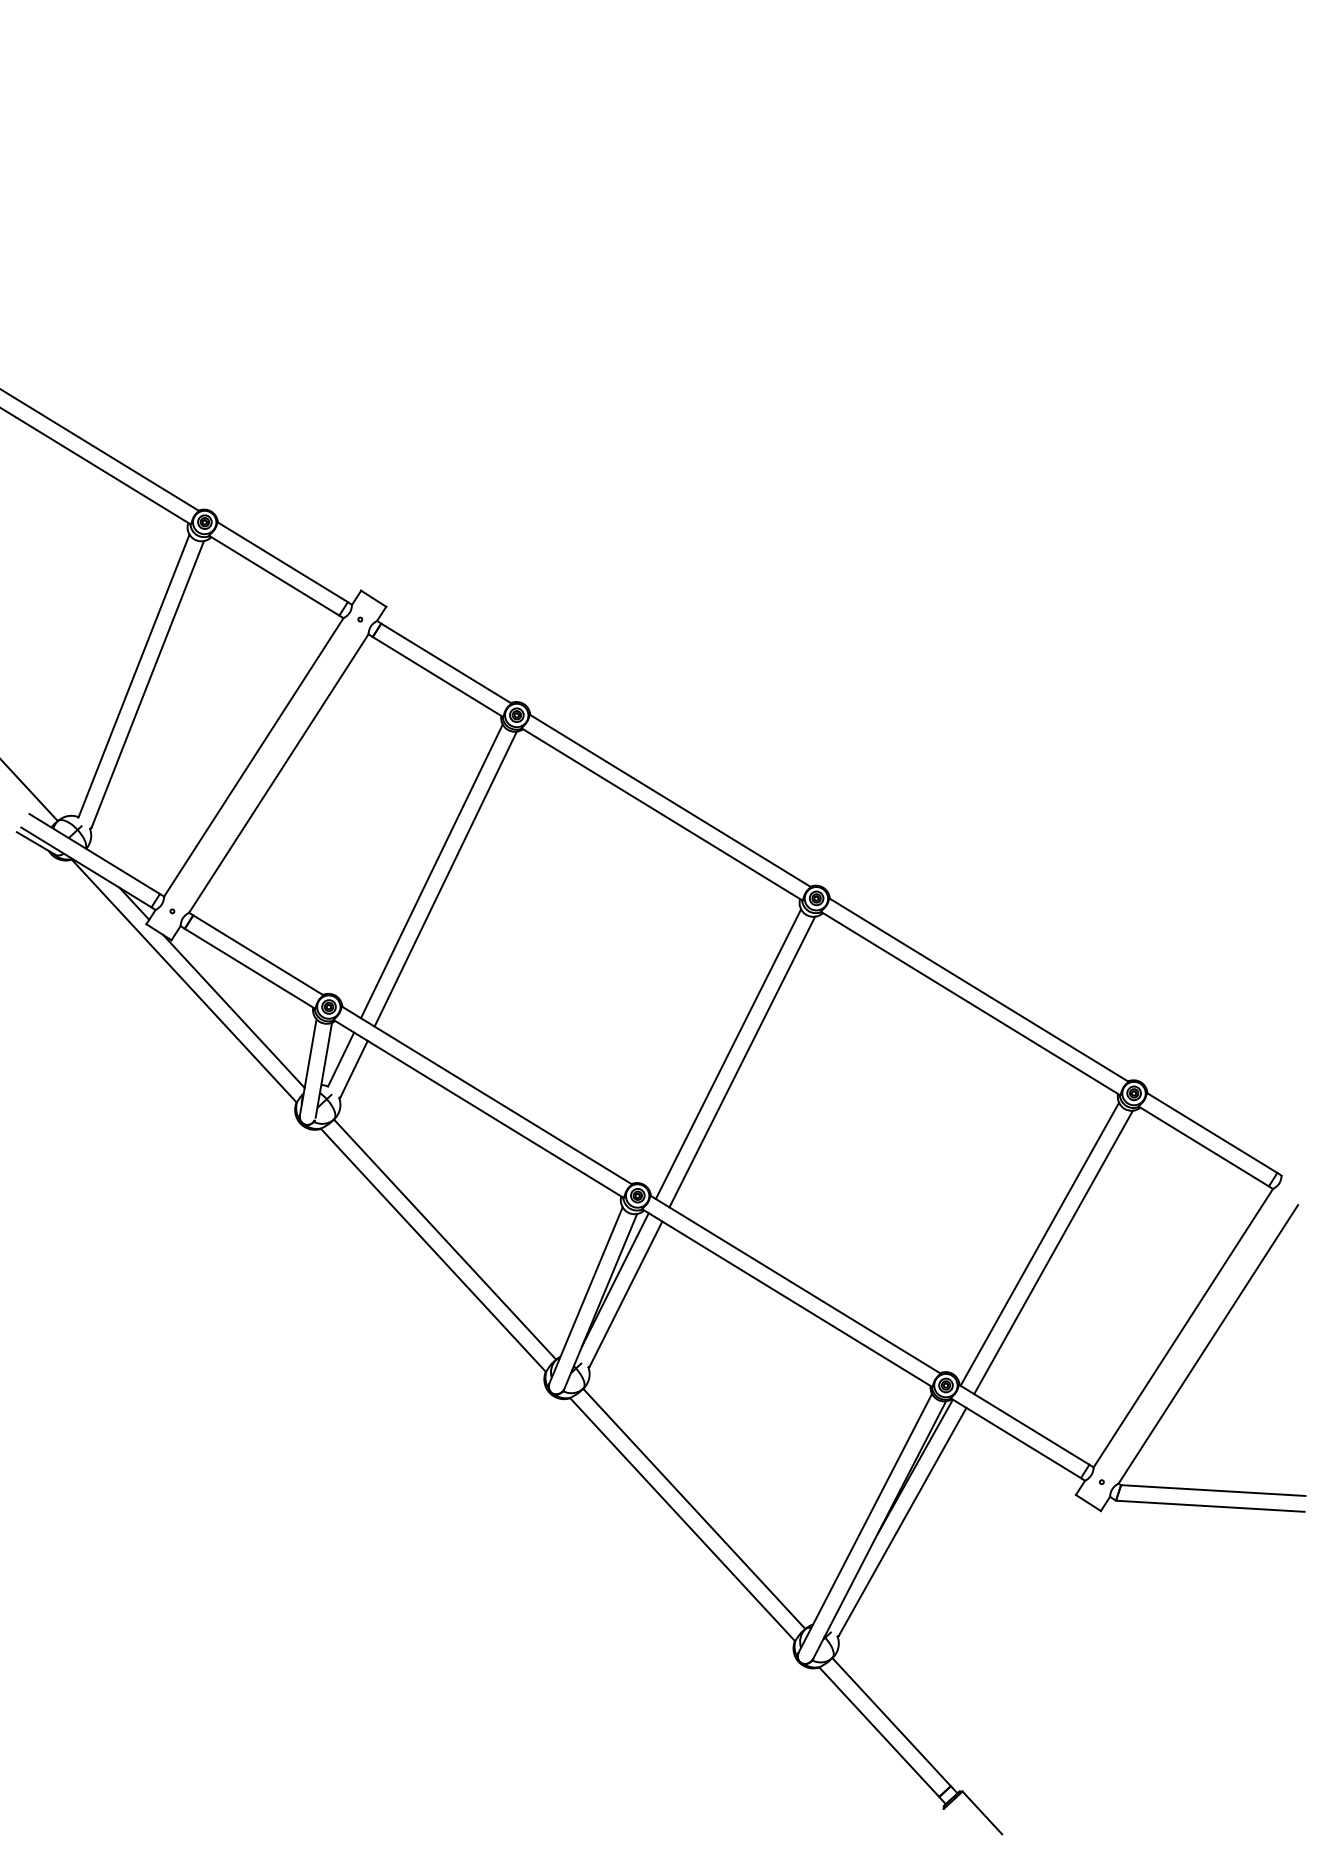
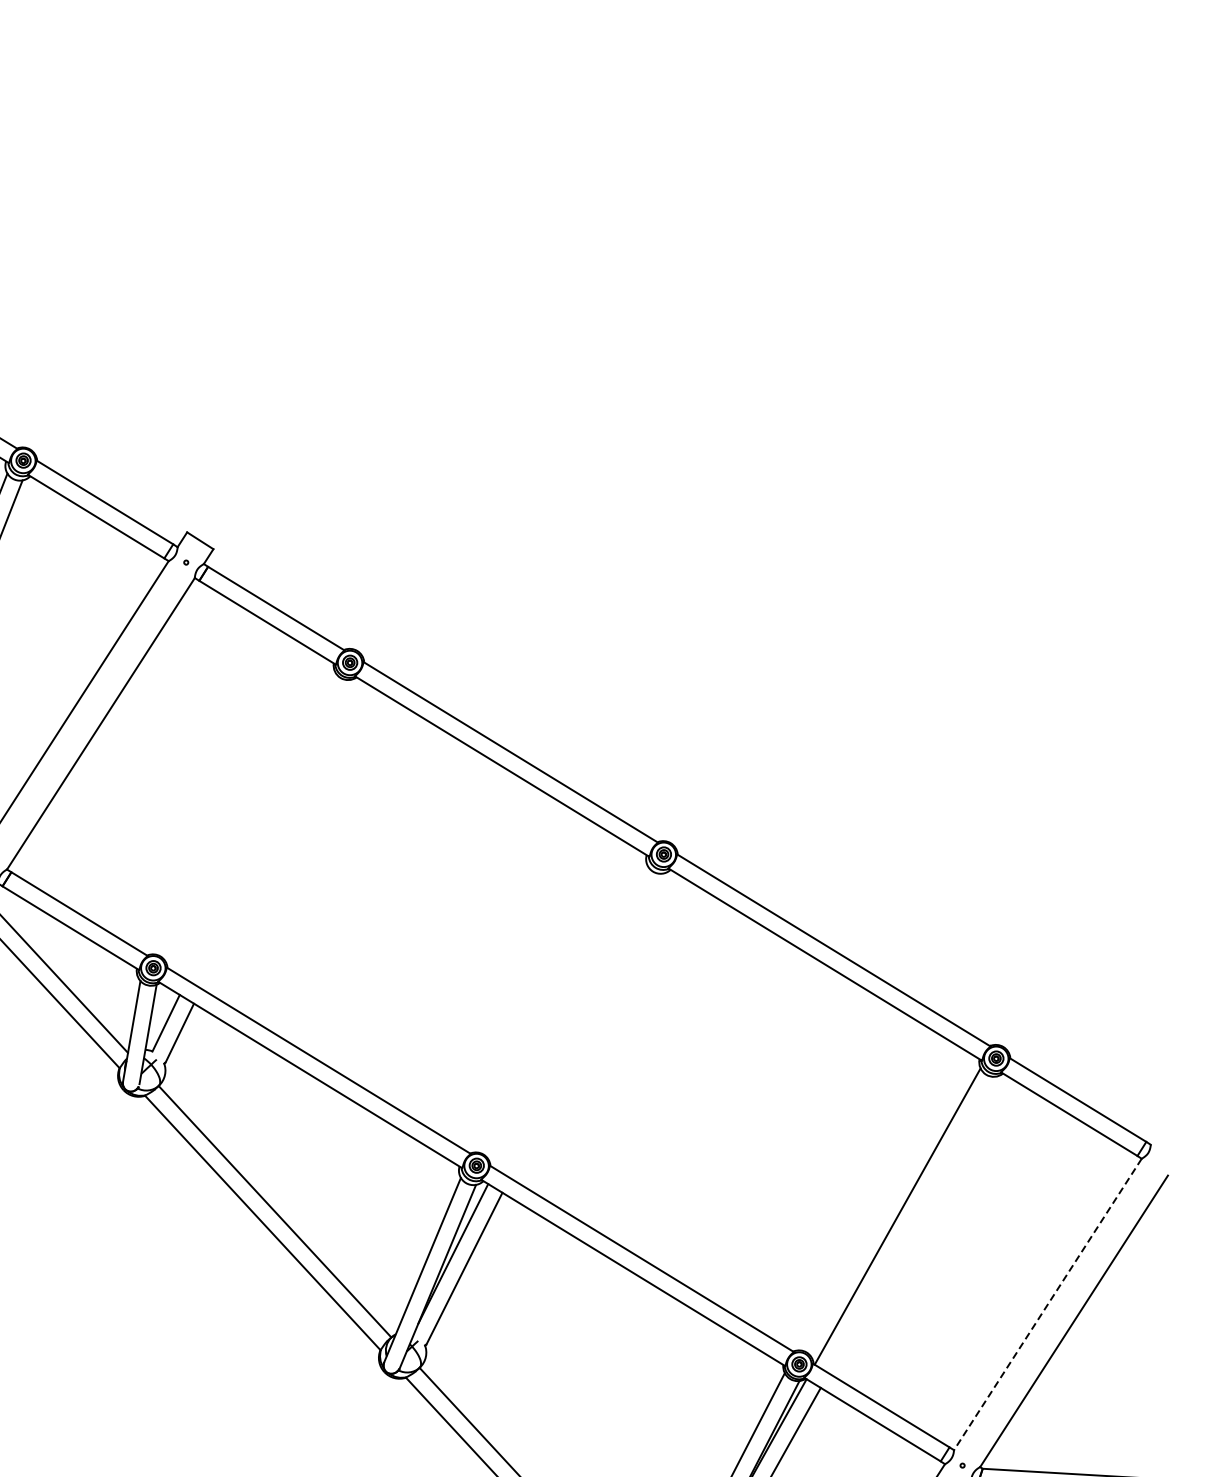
line: (431, 871) -> (260, 826), removed
line: (445, 878) -> (275, 833), removed
line: (728, 1053) -> (571, 1016), removed
line: (742, 1061) -> (586, 1025), removed
line: (1053, 1252) -> (911, 1225), removed
line: (1183, 1328) -> (1048, 1304), solid -> dashed

